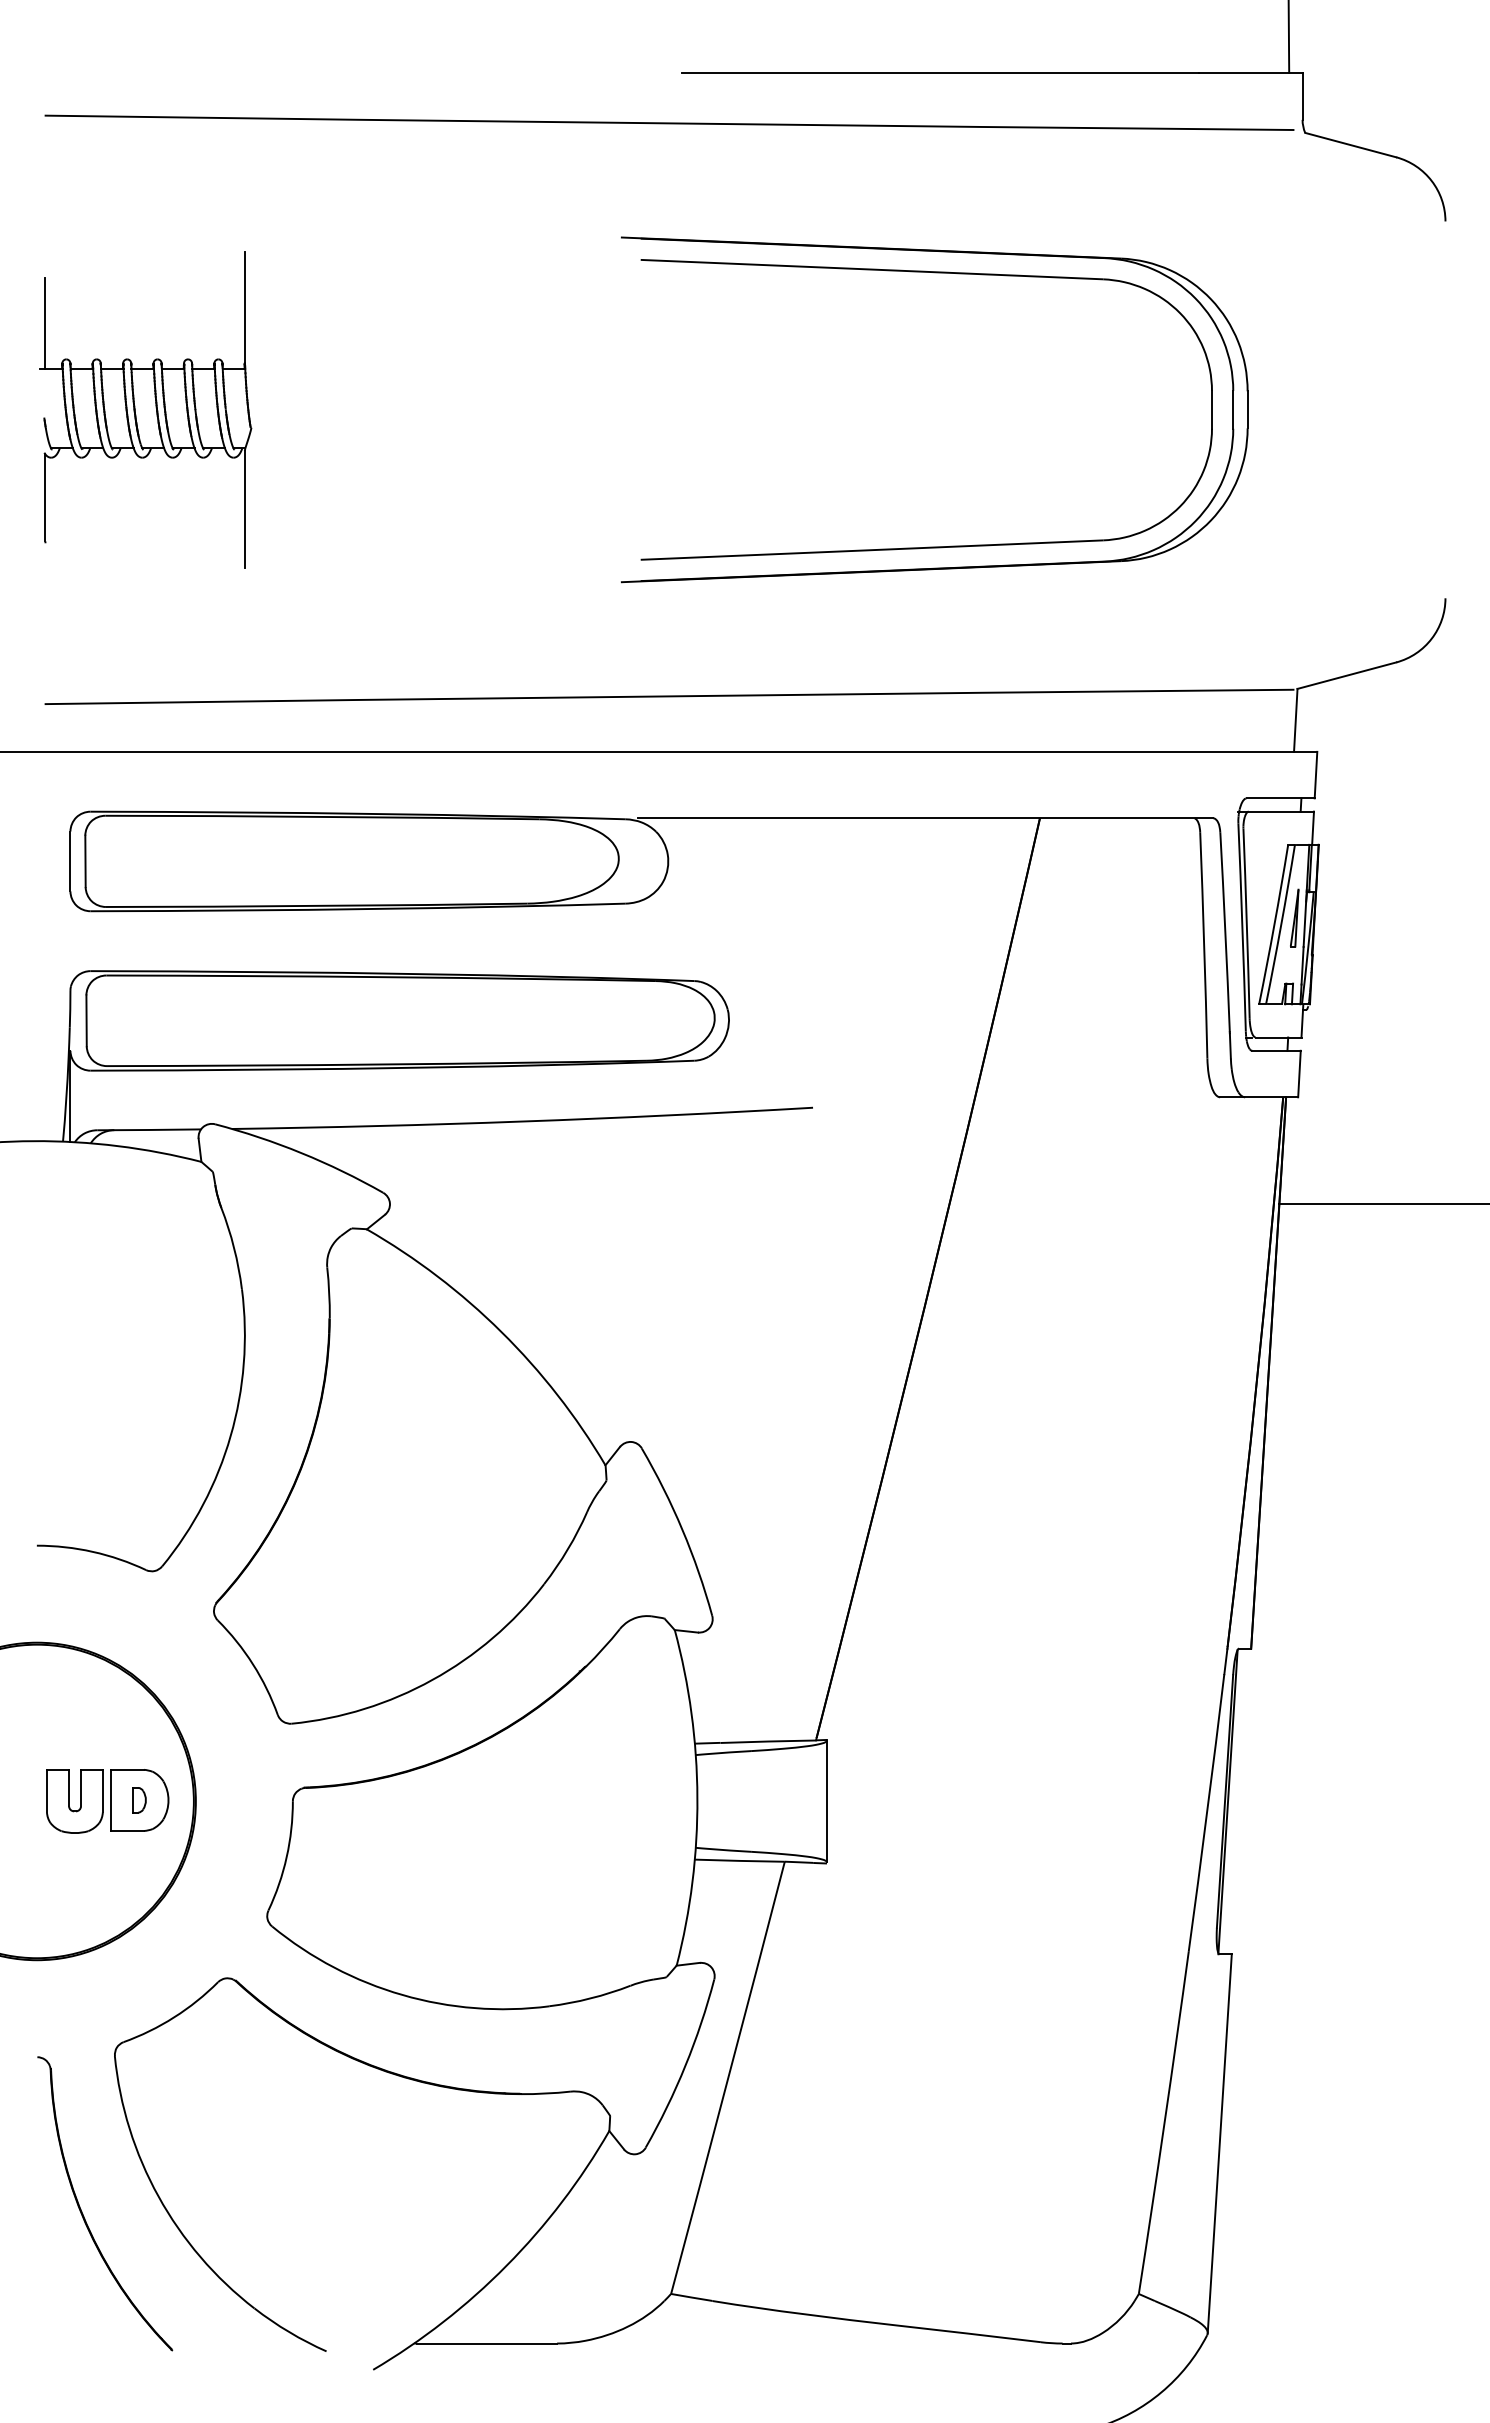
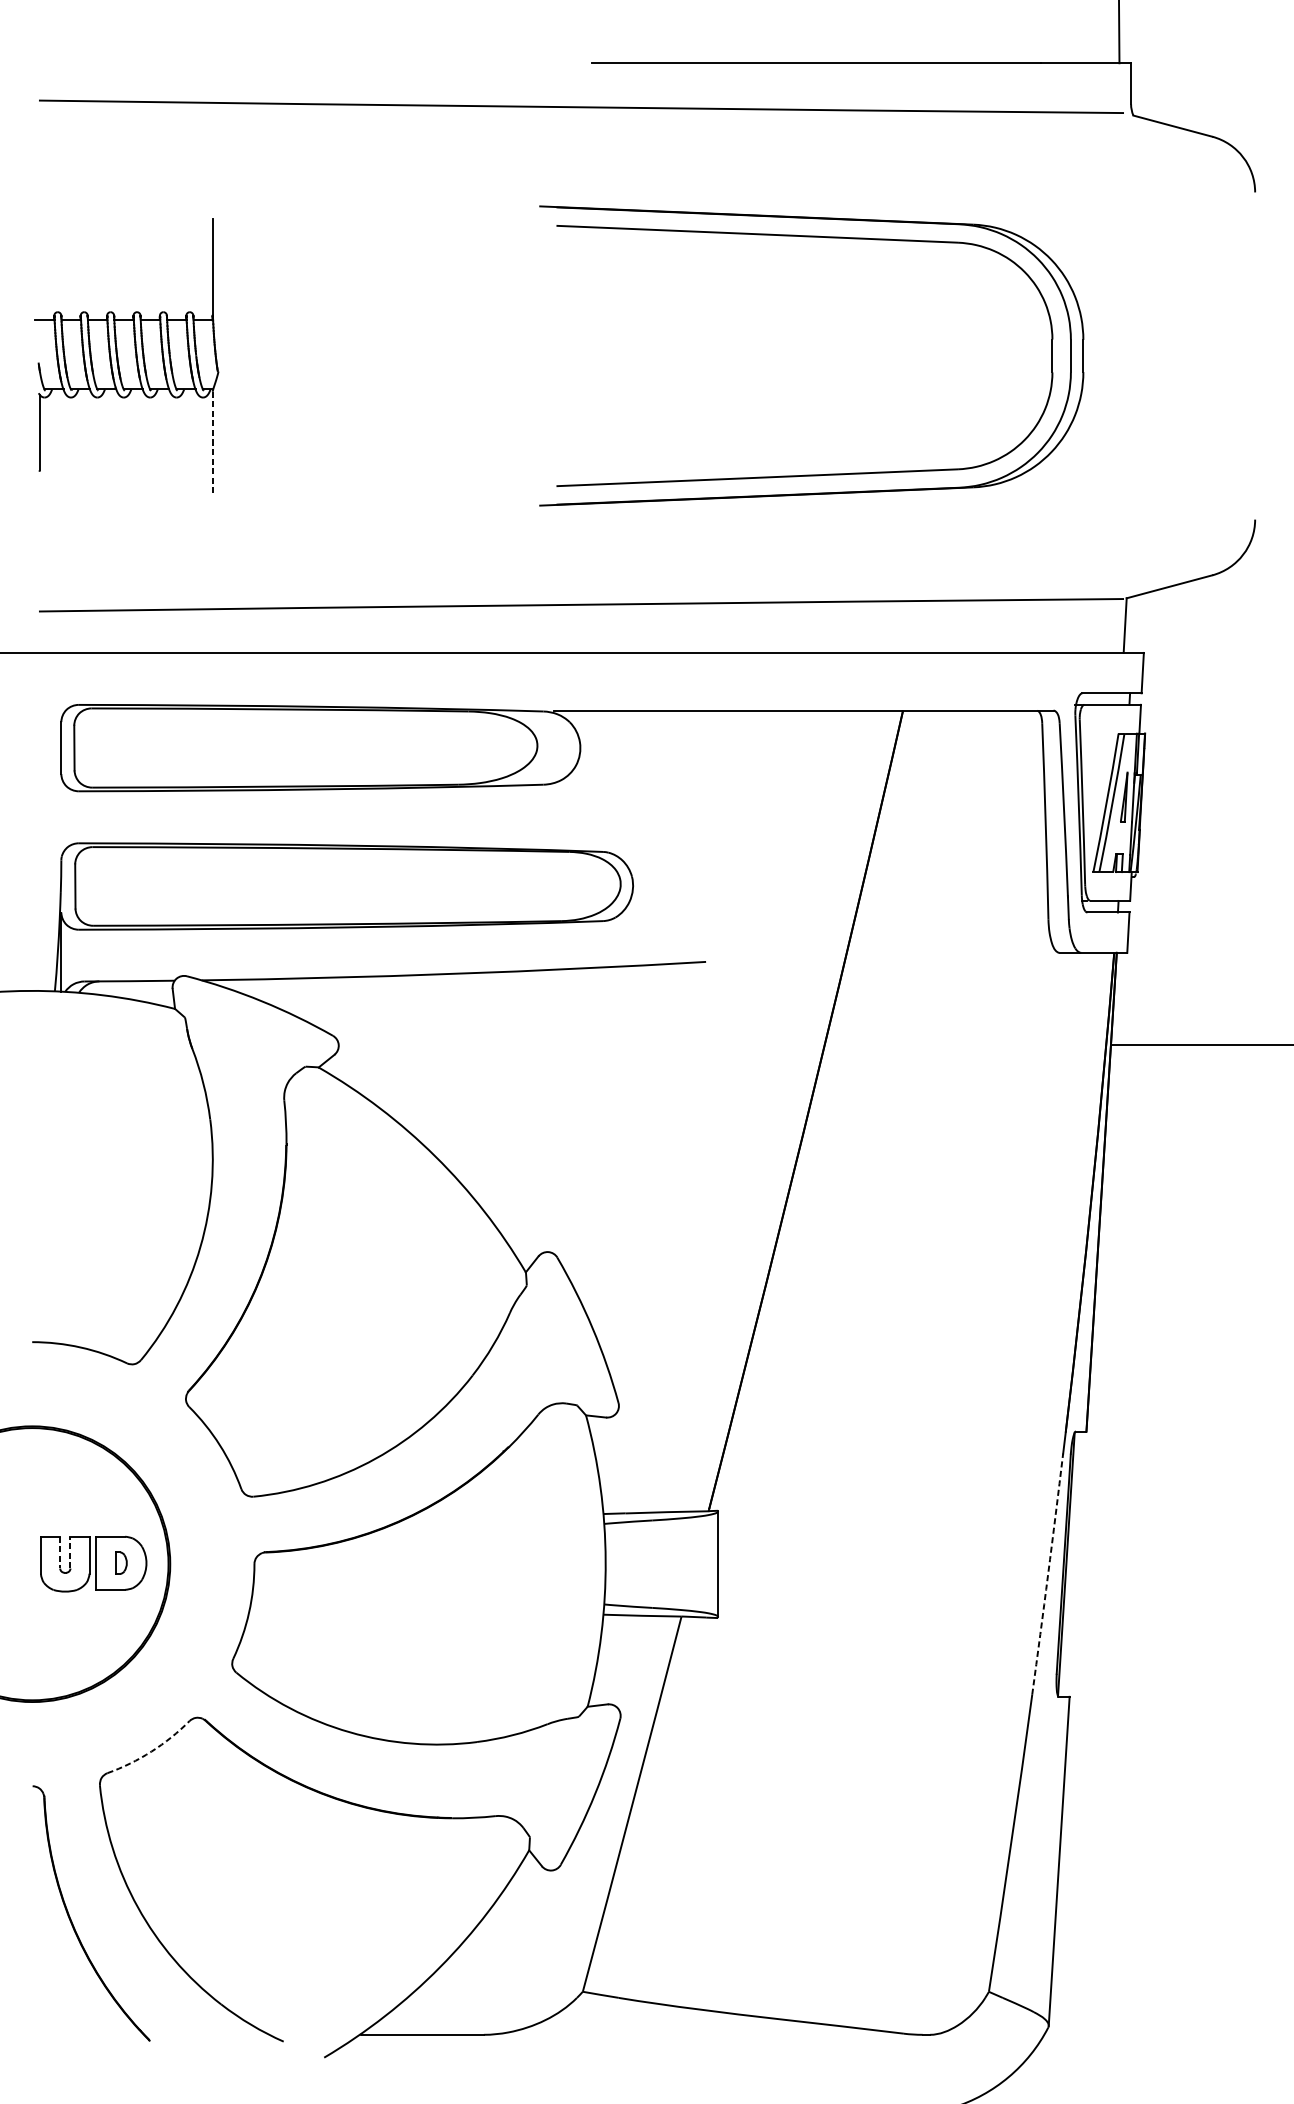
line: (45, 323) -> (39, 281), removed
line: (244, 509) -> (212, 442), solid -> dashed
line: (80, 1787) -> (70, 1552), solid -> dashed
line: (69, 1788) -> (60, 1552), solid -> dashed
arc: (1207, 1813) -> (1048, 1574), solid -> dashed
arc: (174, 2017) -> (151, 1751), solid -> dashed

